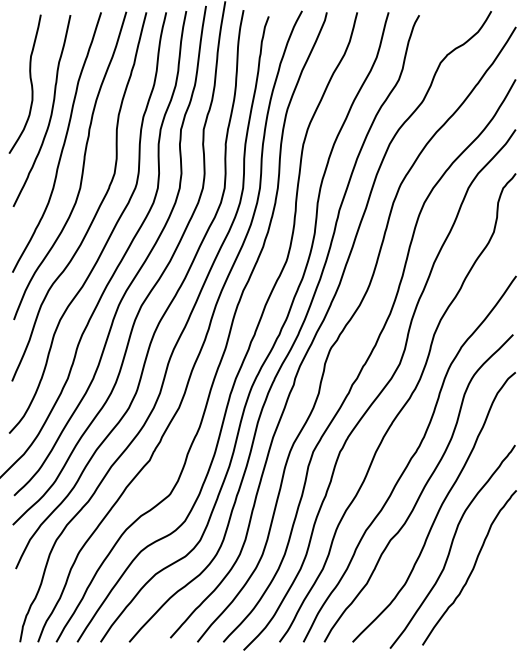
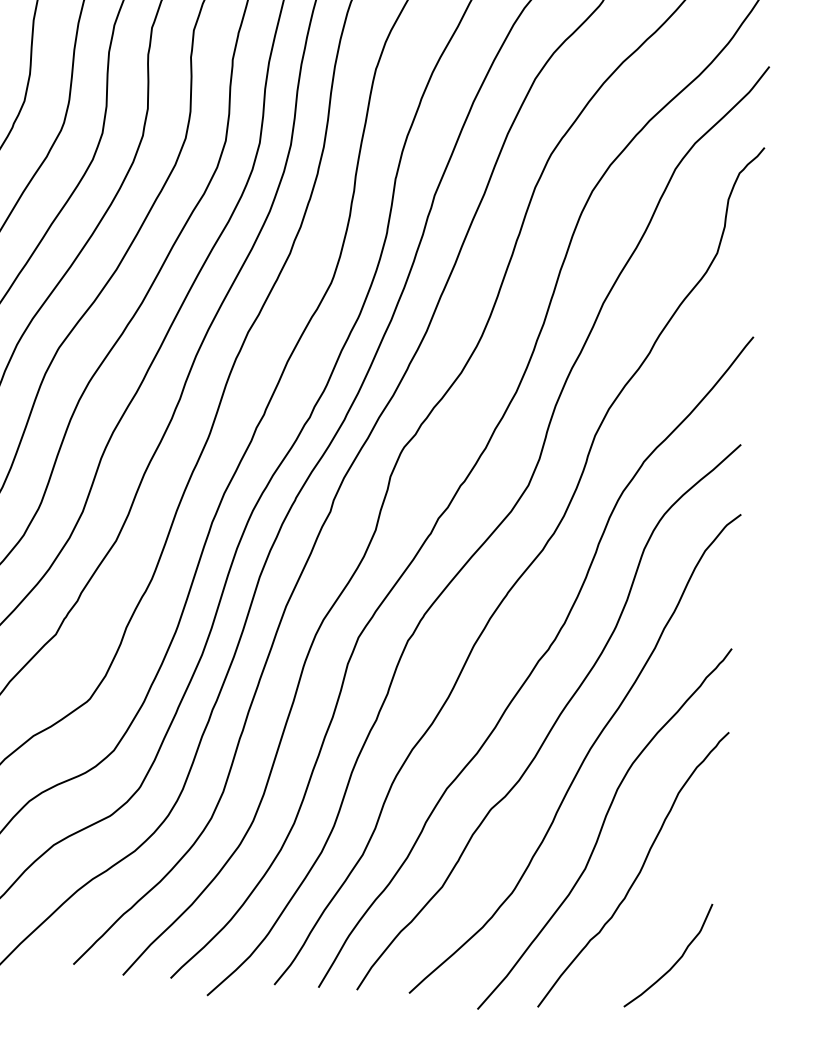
curve: (495, 615) -> (675, 960), added

